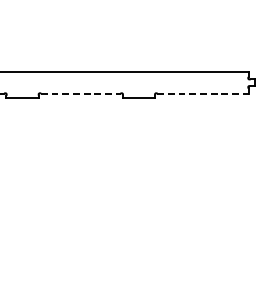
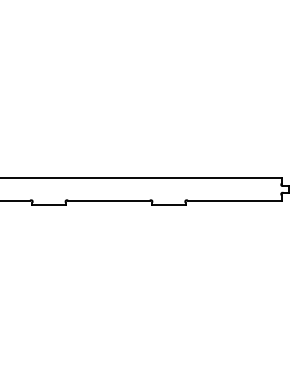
line: (81, 93) -> (109, 200), dashed -> solid
line: (202, 93) -> (234, 200), dashed -> solid

